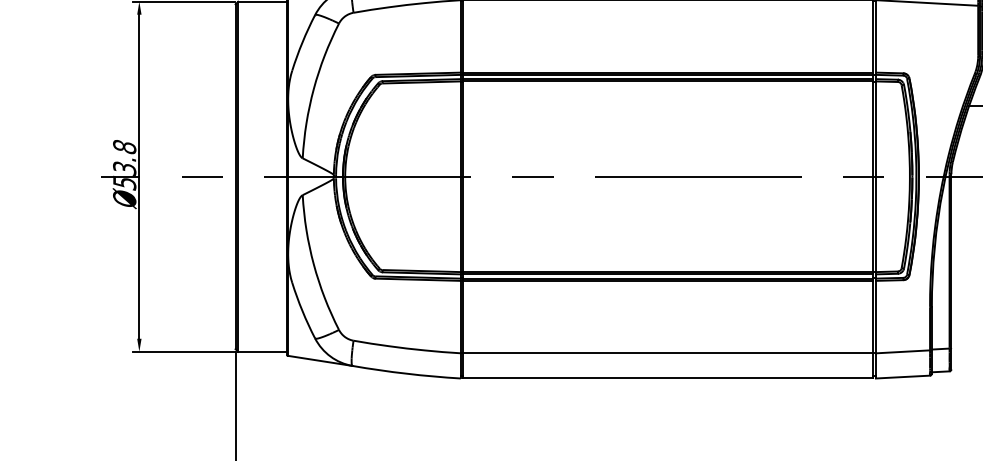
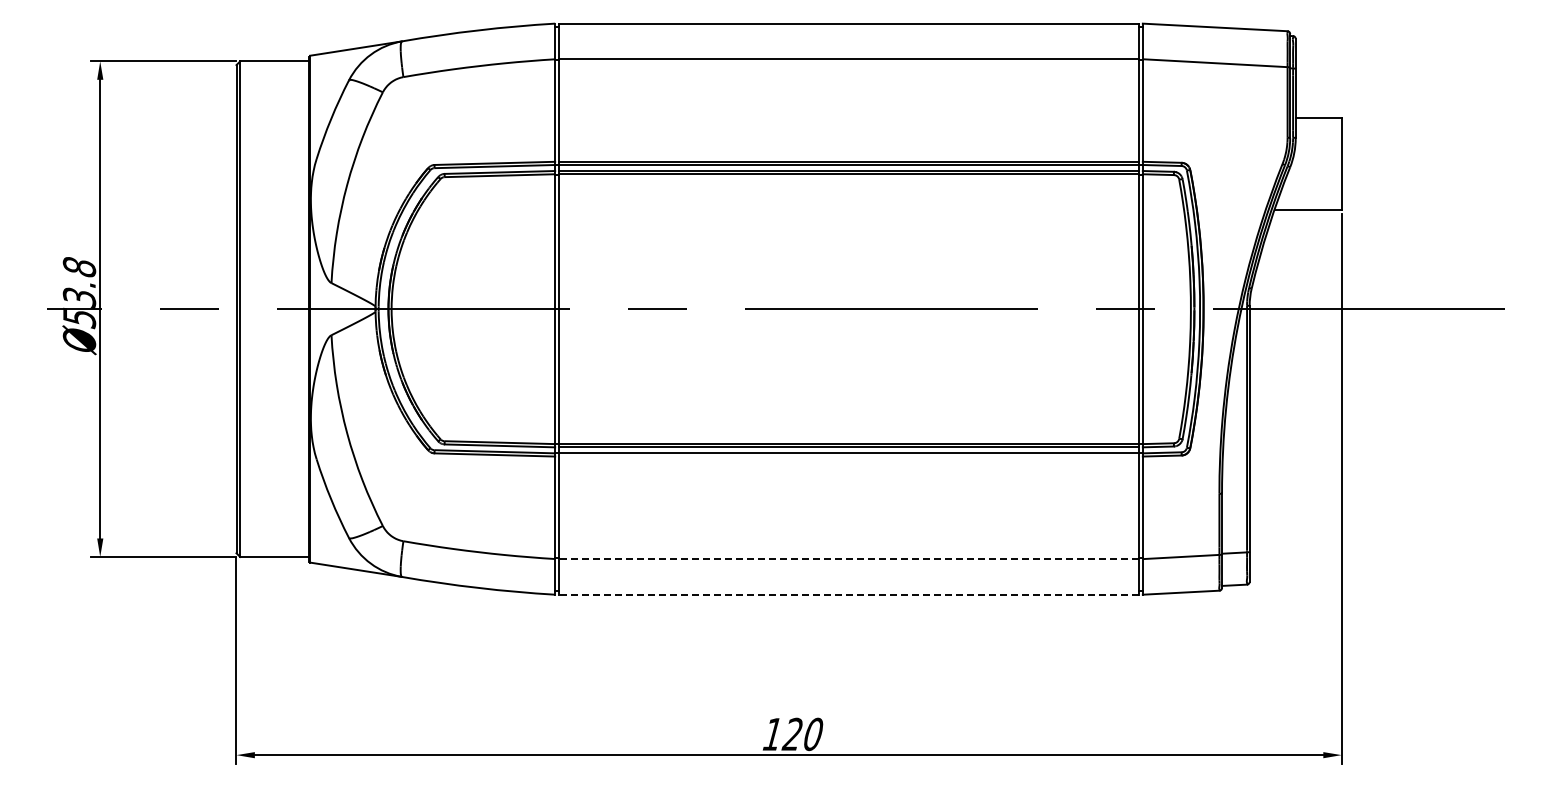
line: (667, 280) -> (848, 456), removed
line: (667, 353) -> (848, 559), solid -> dashed
line: (667, 378) -> (848, 594), solid -> dashed

